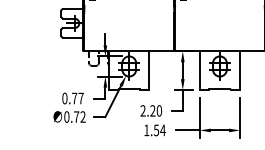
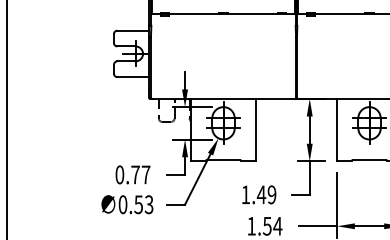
text: (150, 110) -> (257, 194), 2.20 -> 1.49
text: (79, 116) -> (143, 203), 0.72 -> 0.53

